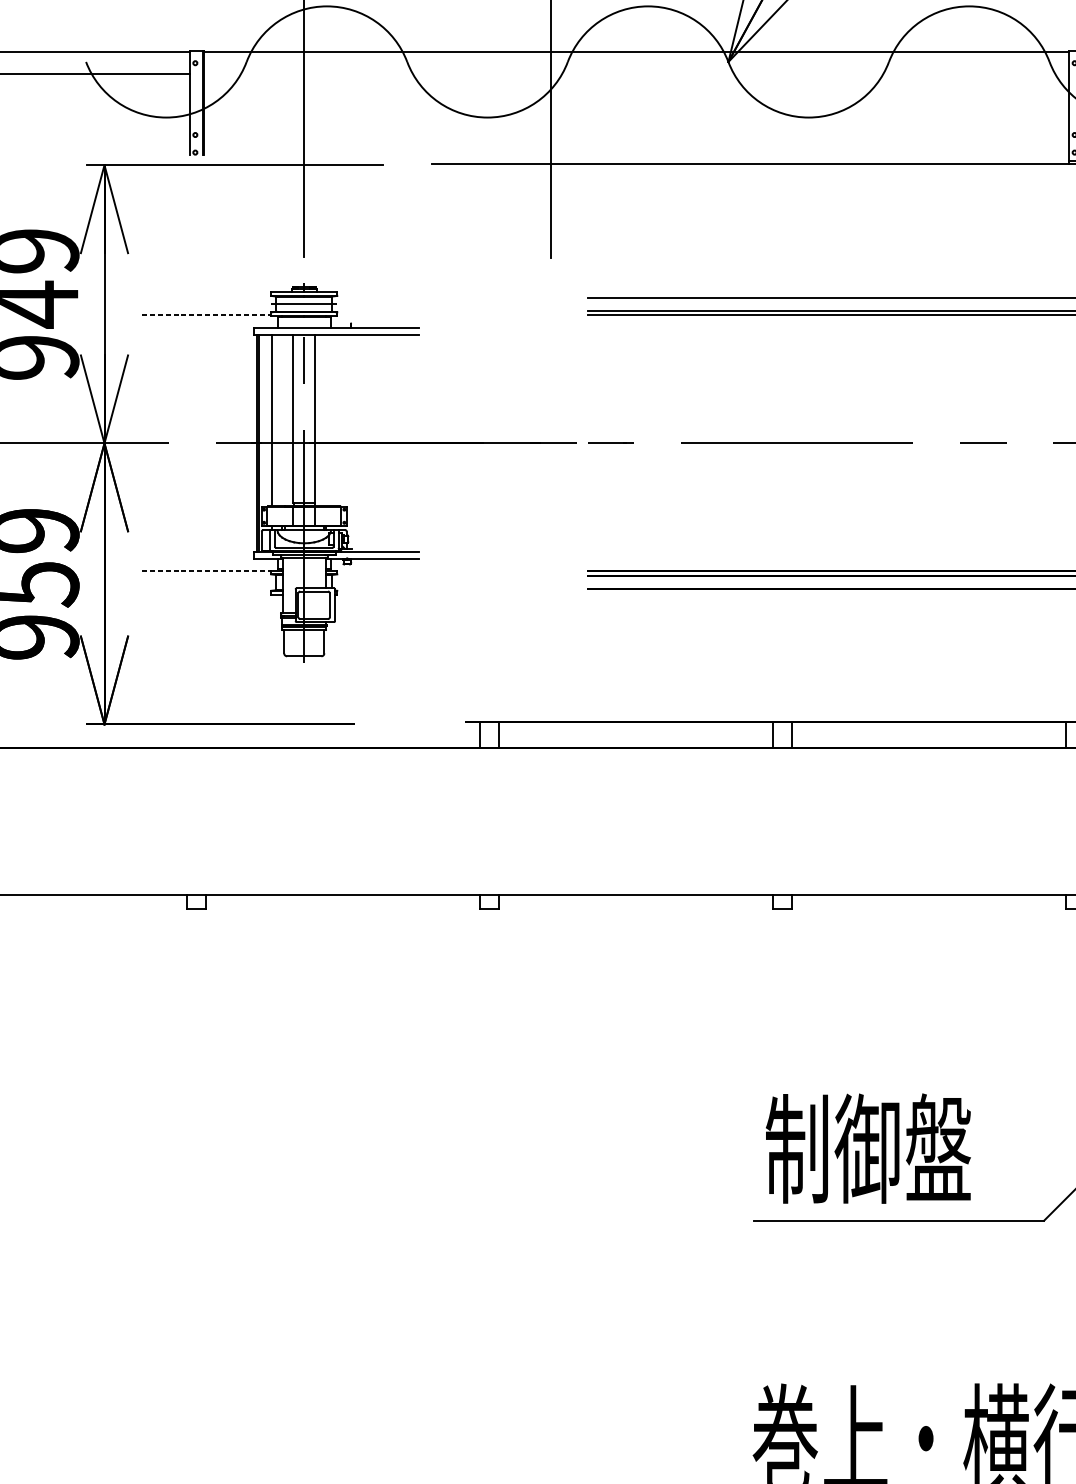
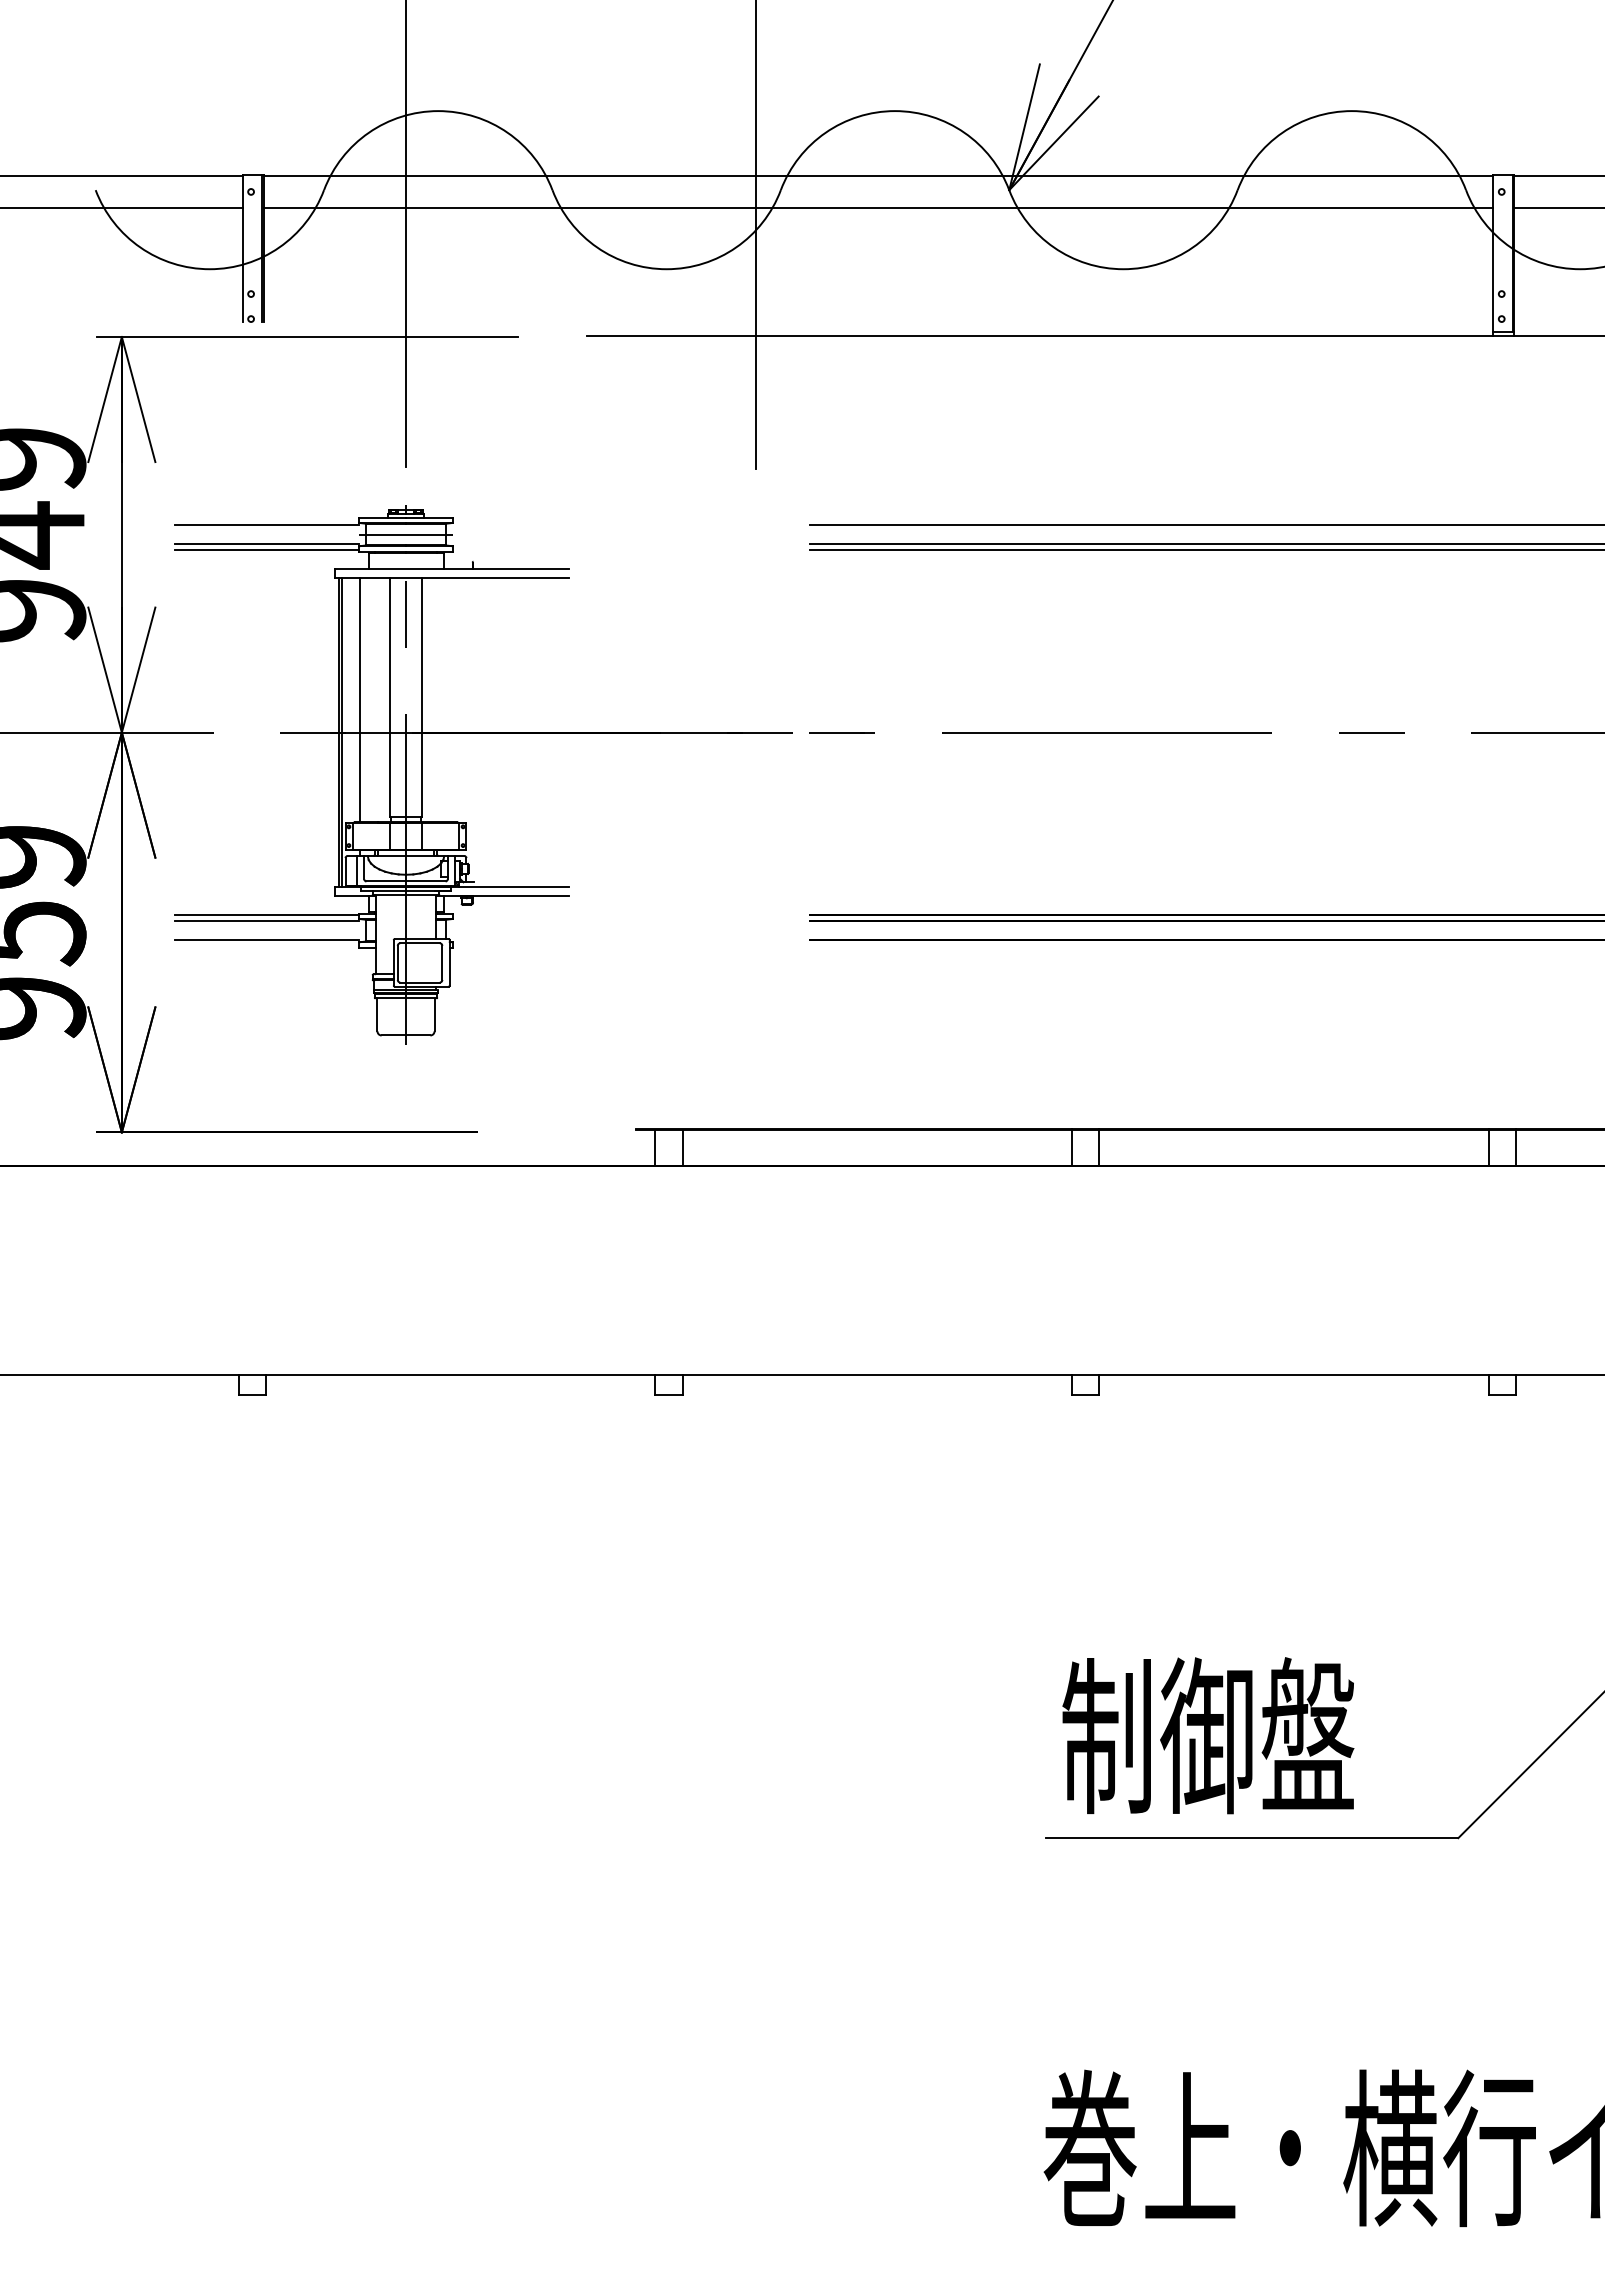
line: (636, 74) -> (878, 207), added
line: (206, 297) -> (267, 525), added
line: (206, 310) -> (267, 543), added
line: (206, 315) -> (267, 550), dashed -> solid
line: (206, 571) -> (267, 914), dashed -> solid
line: (206, 576) -> (267, 921), added
line: (206, 588) -> (267, 939), added

